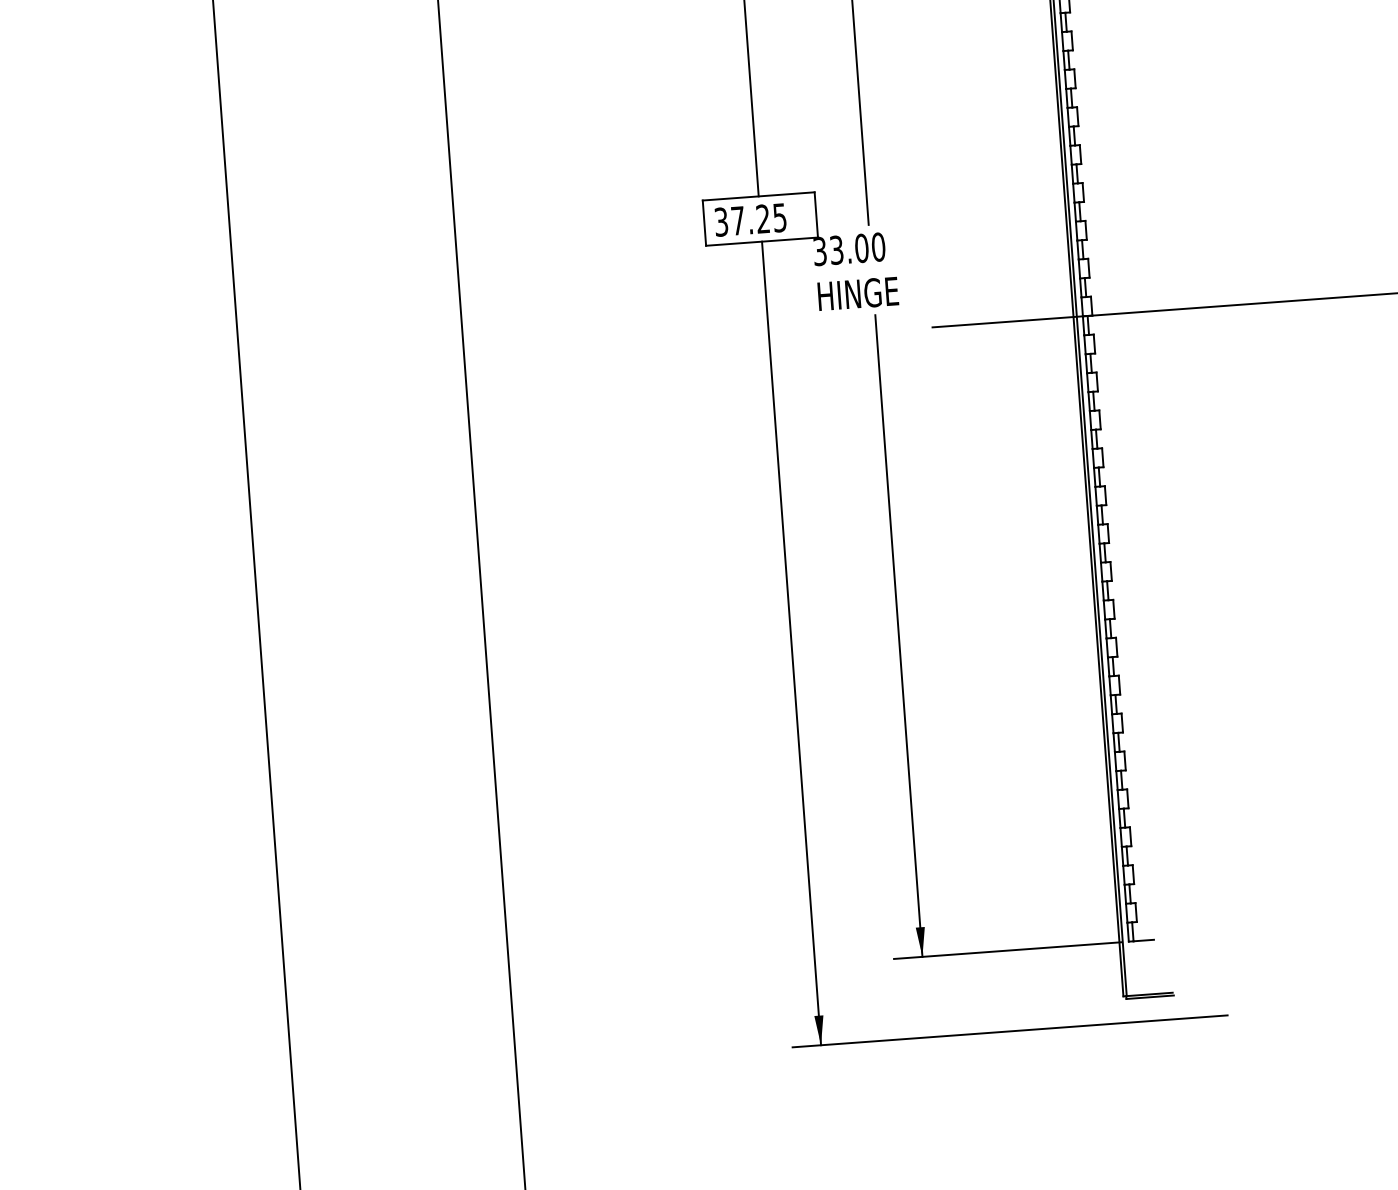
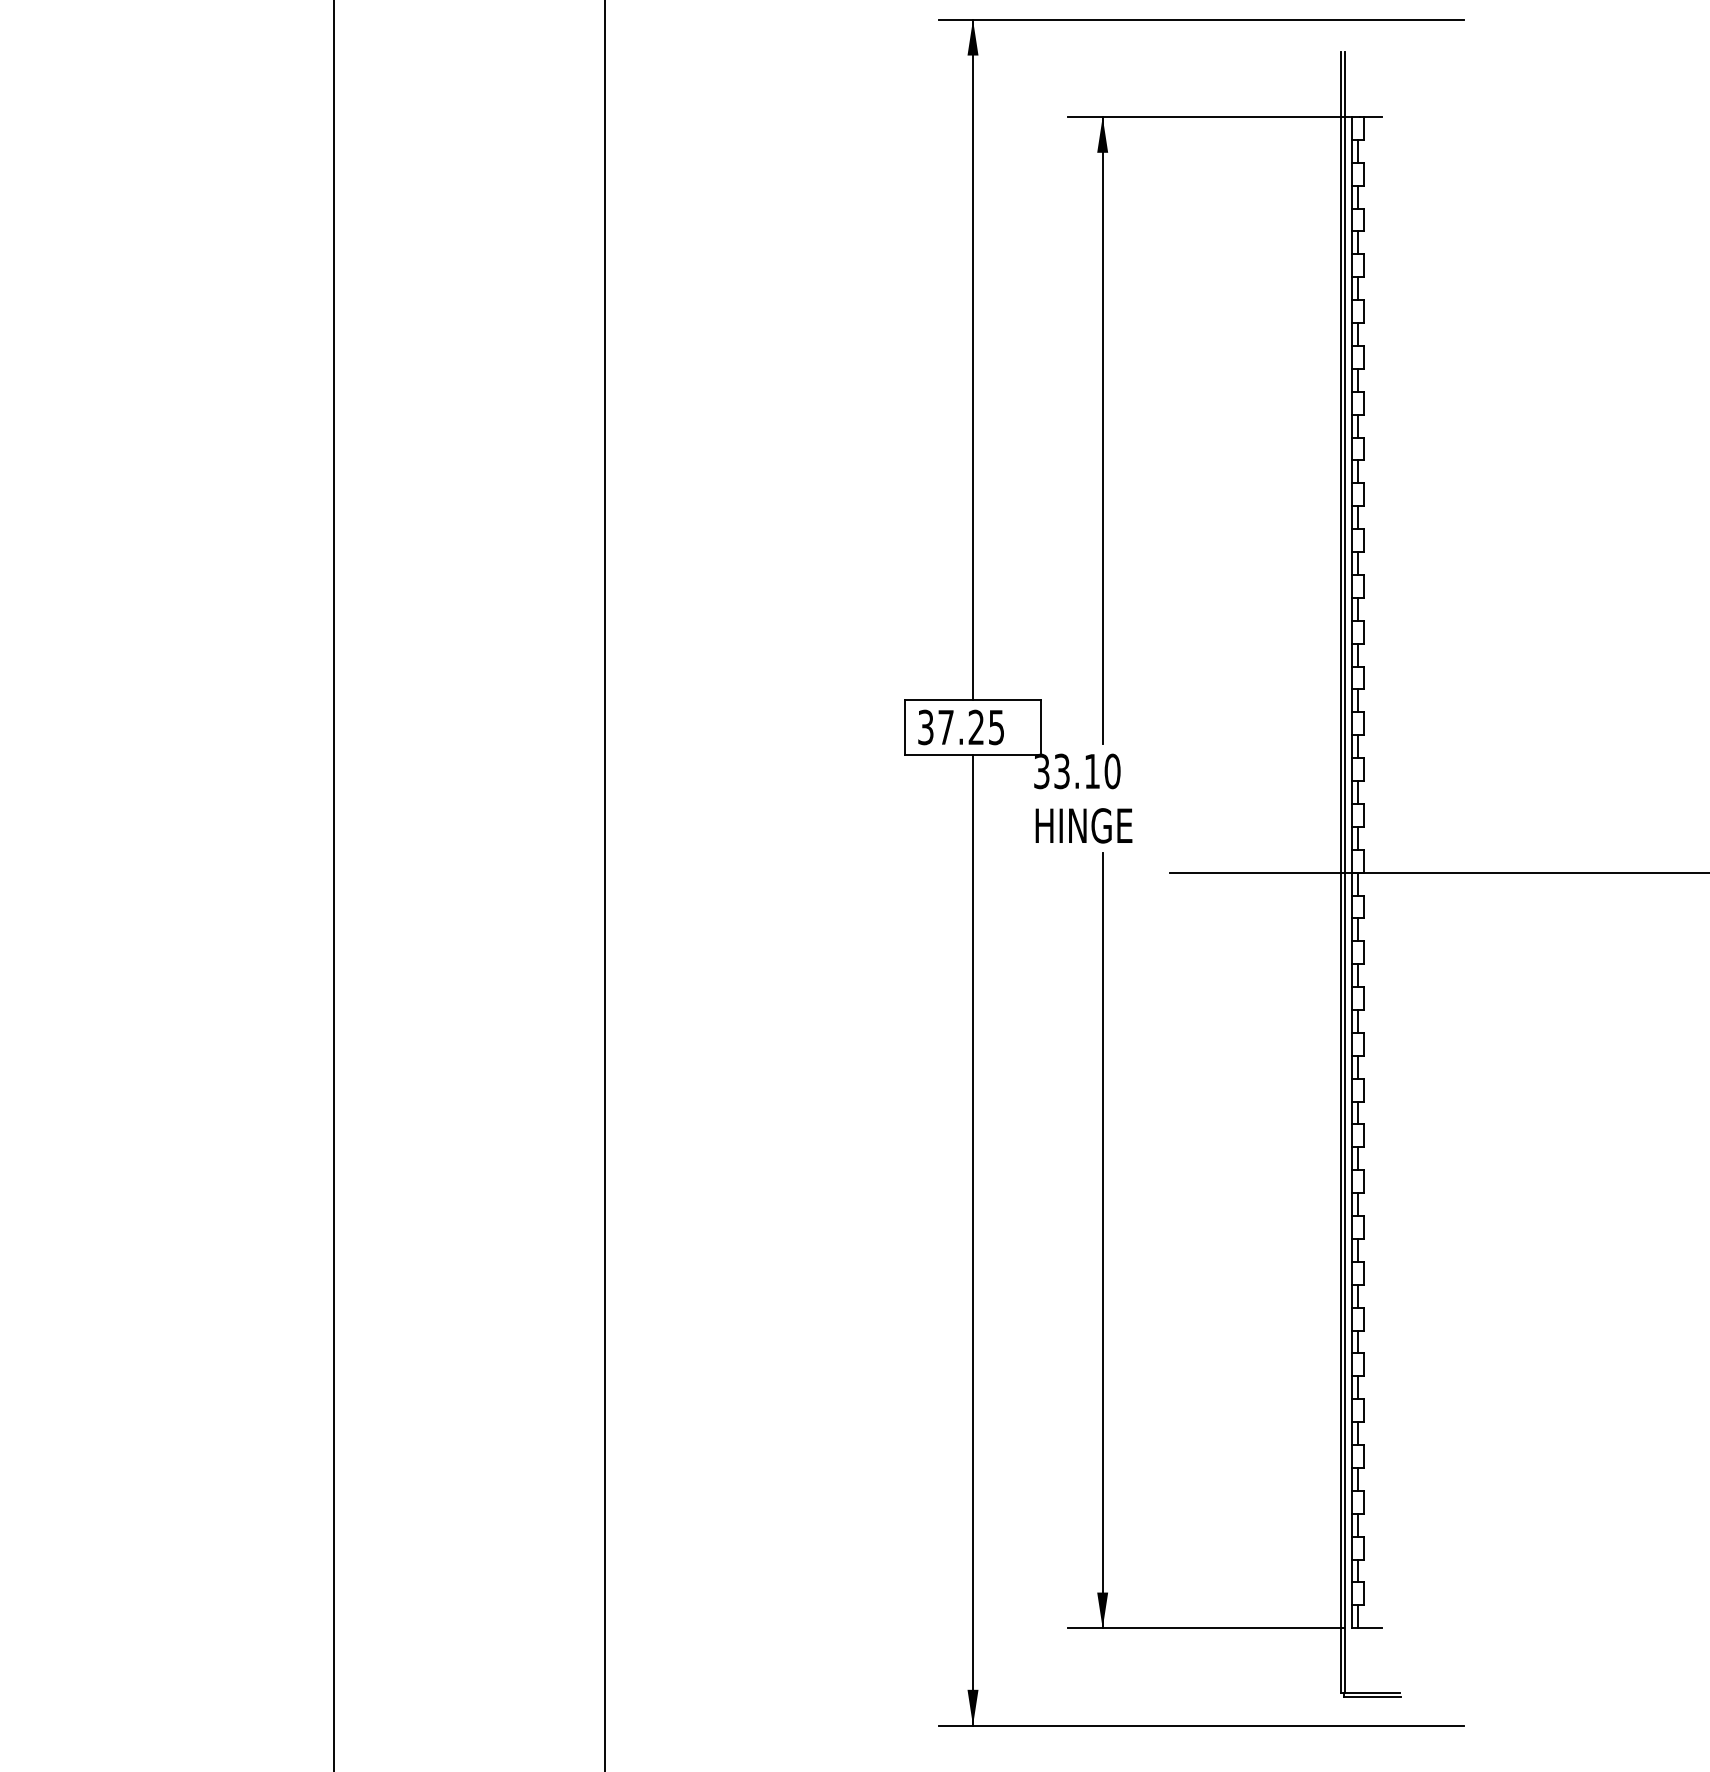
text: (861, 248) -> (1092, 771), 33.00 -> 33.10

